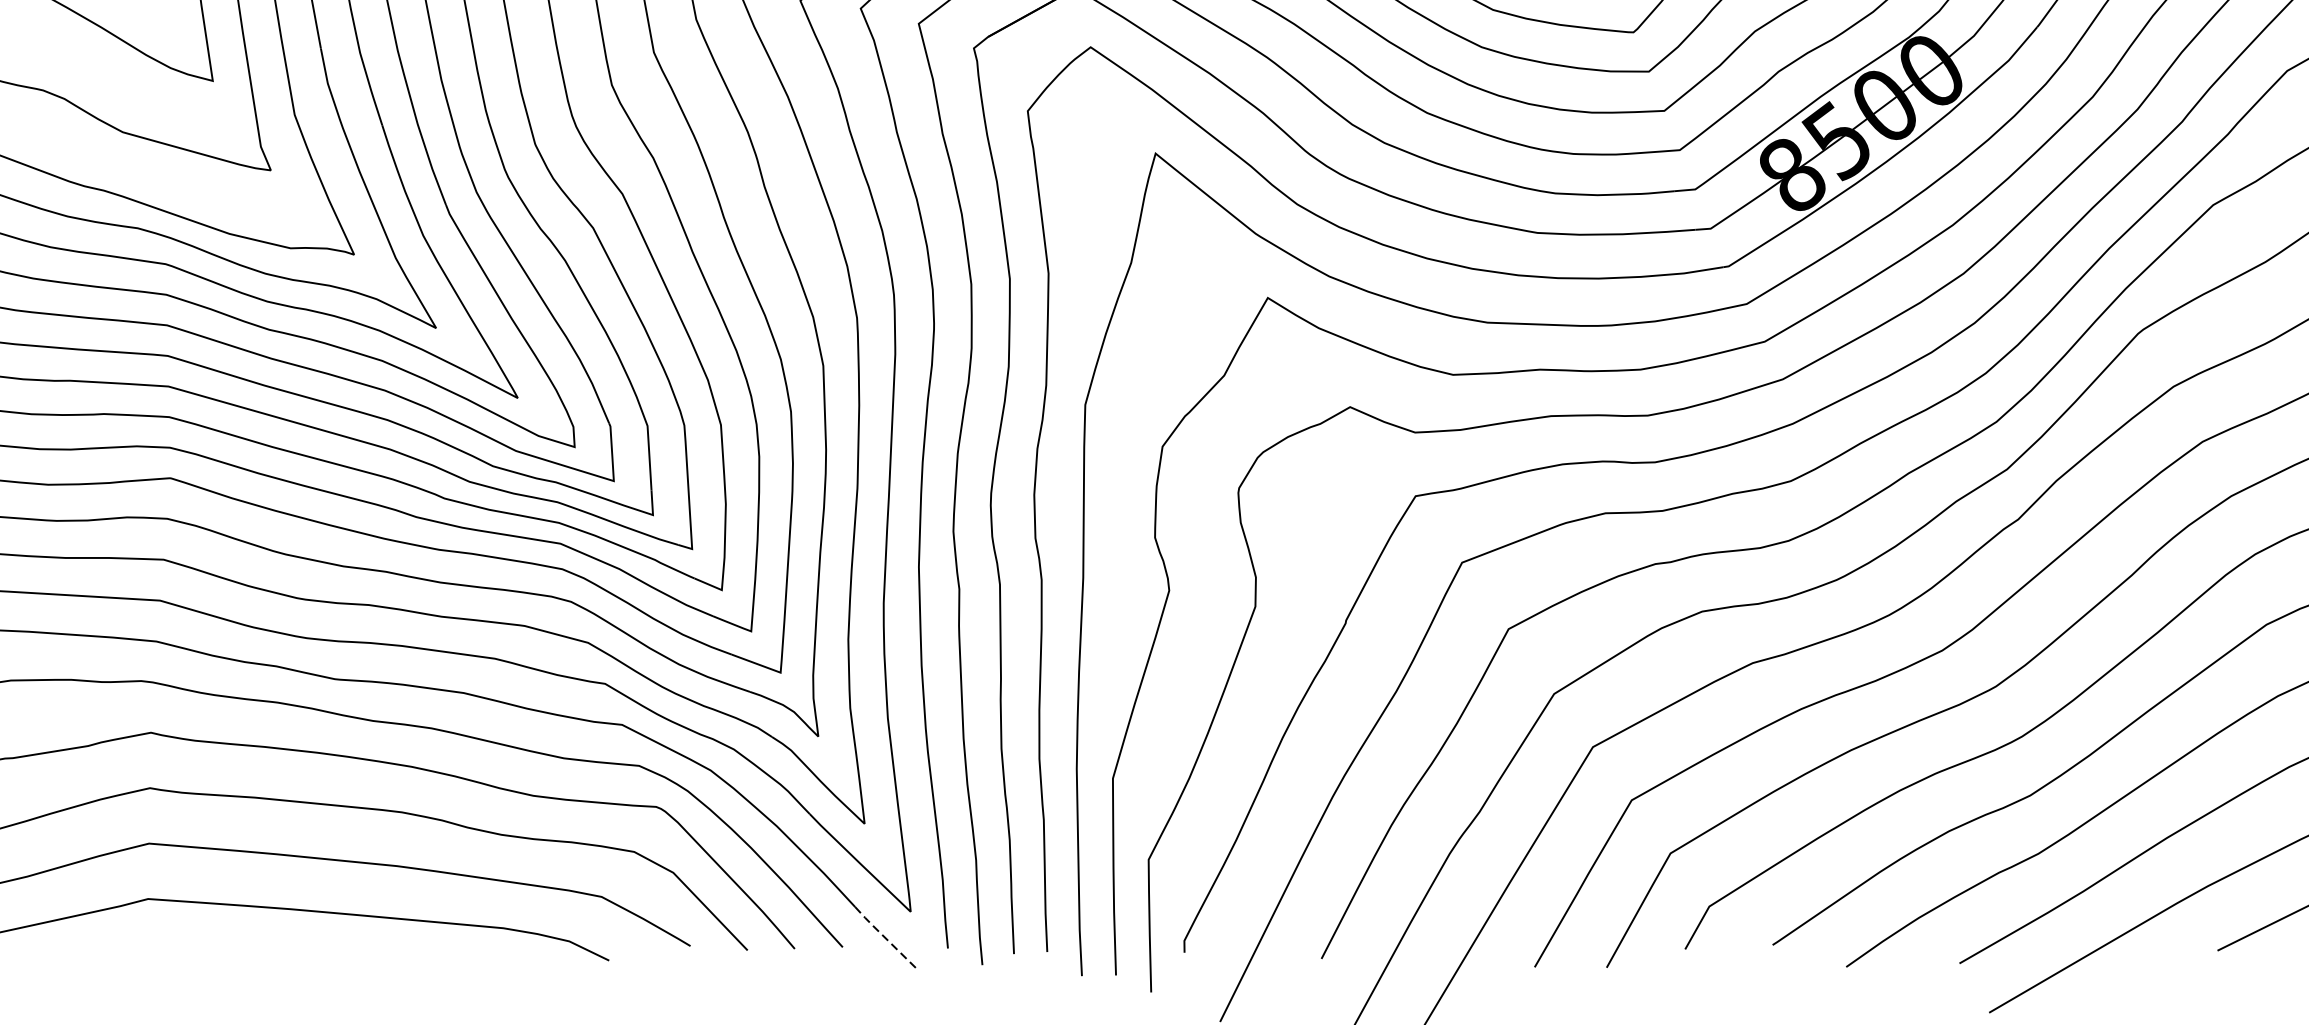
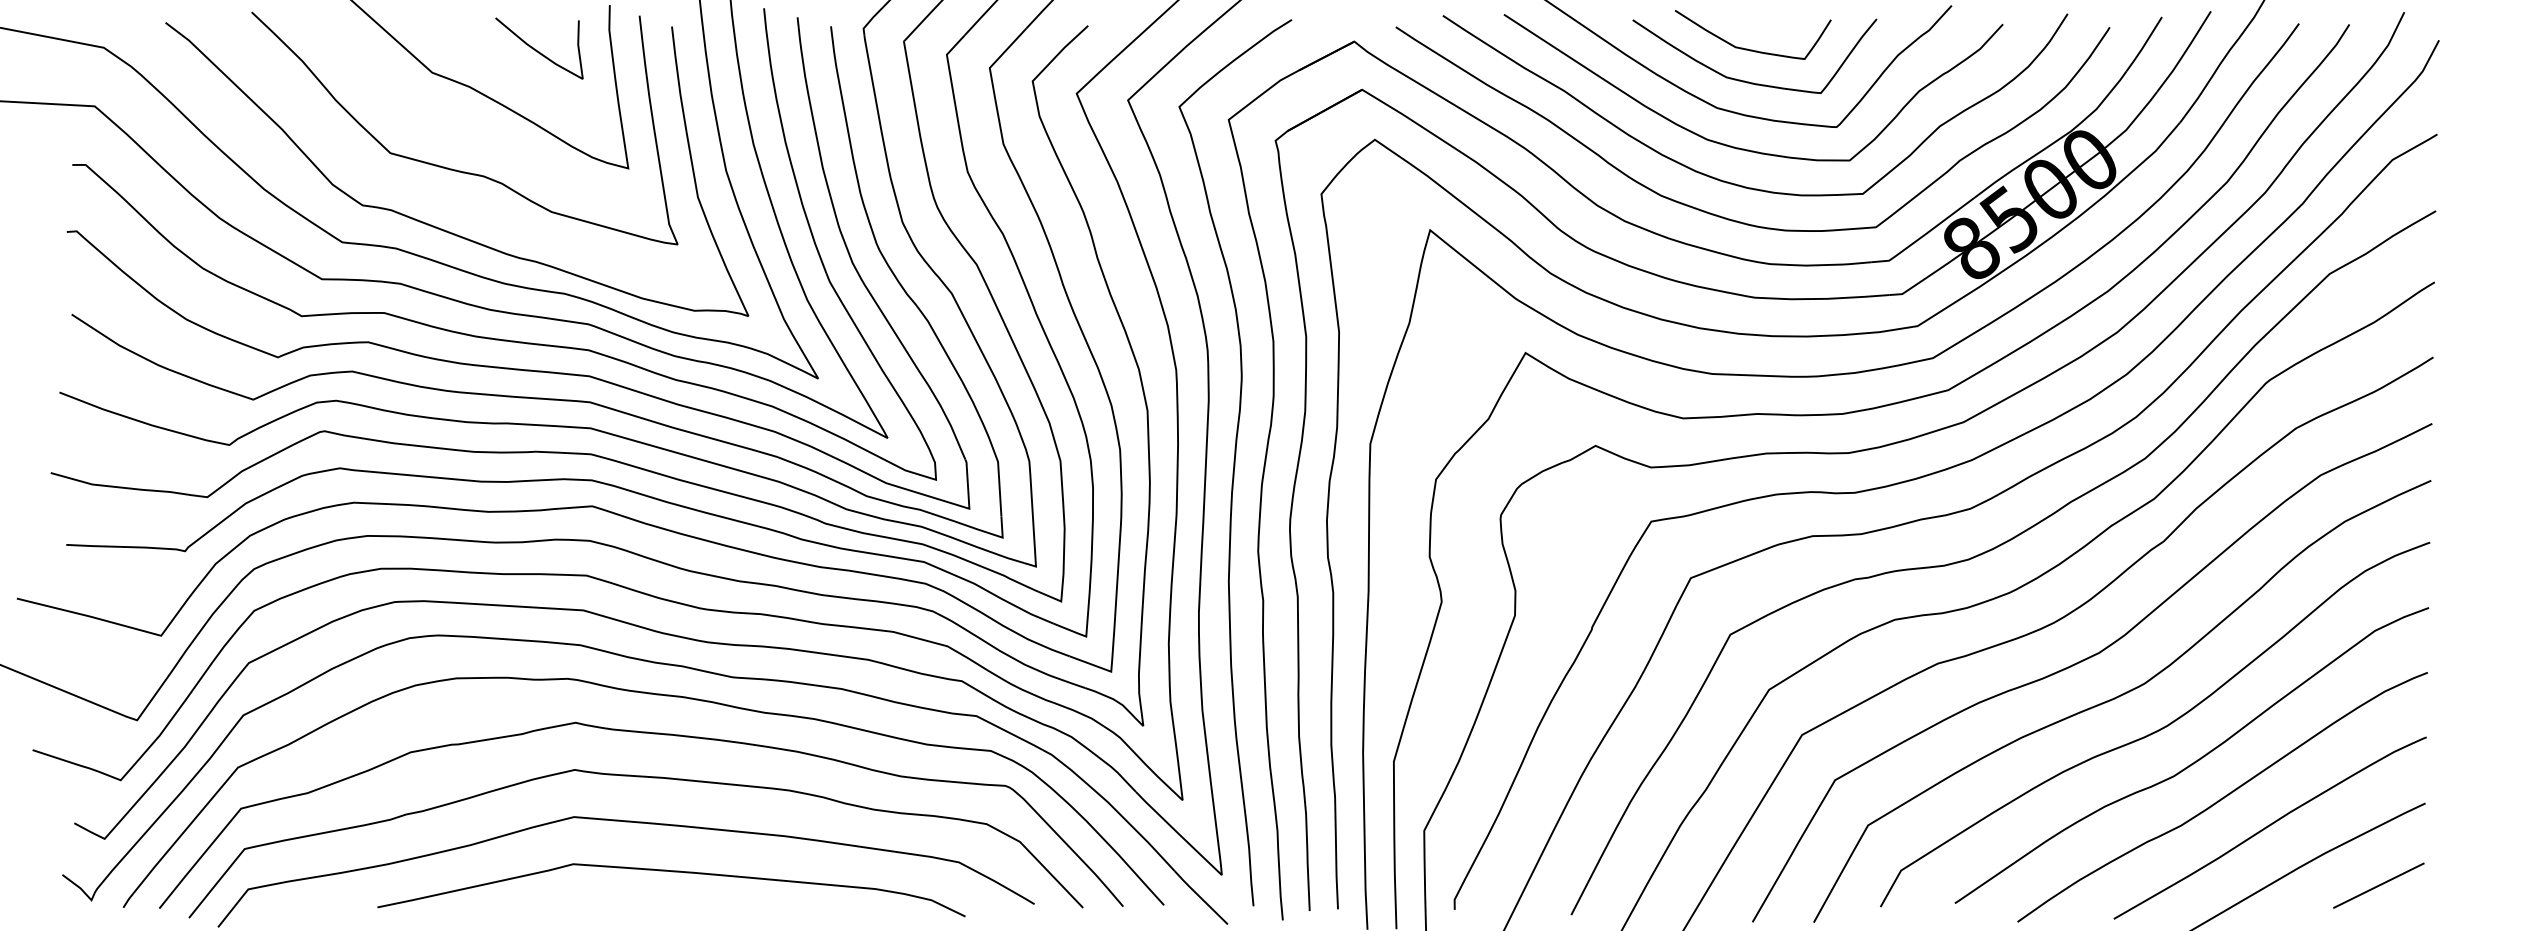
line: (885, 938) -> (1200, 897), dashed -> solid

